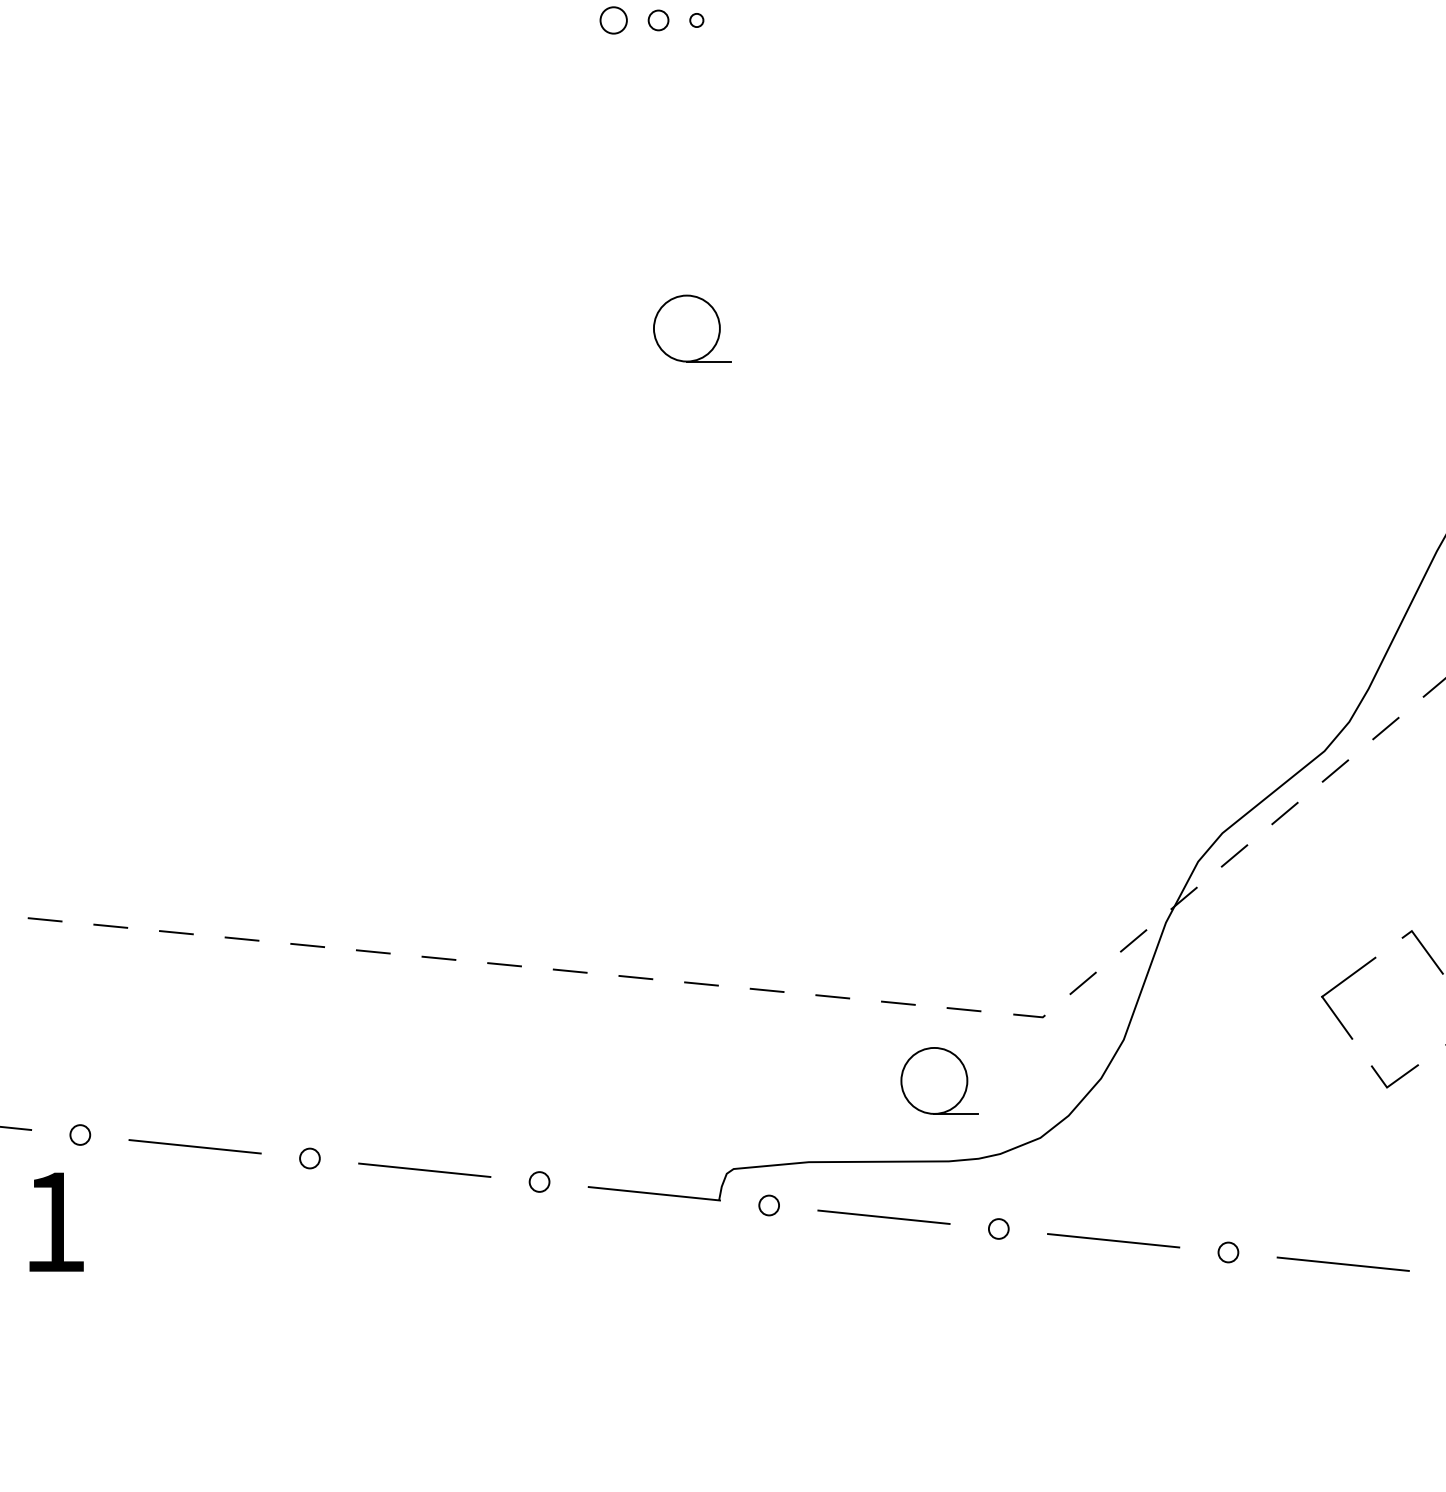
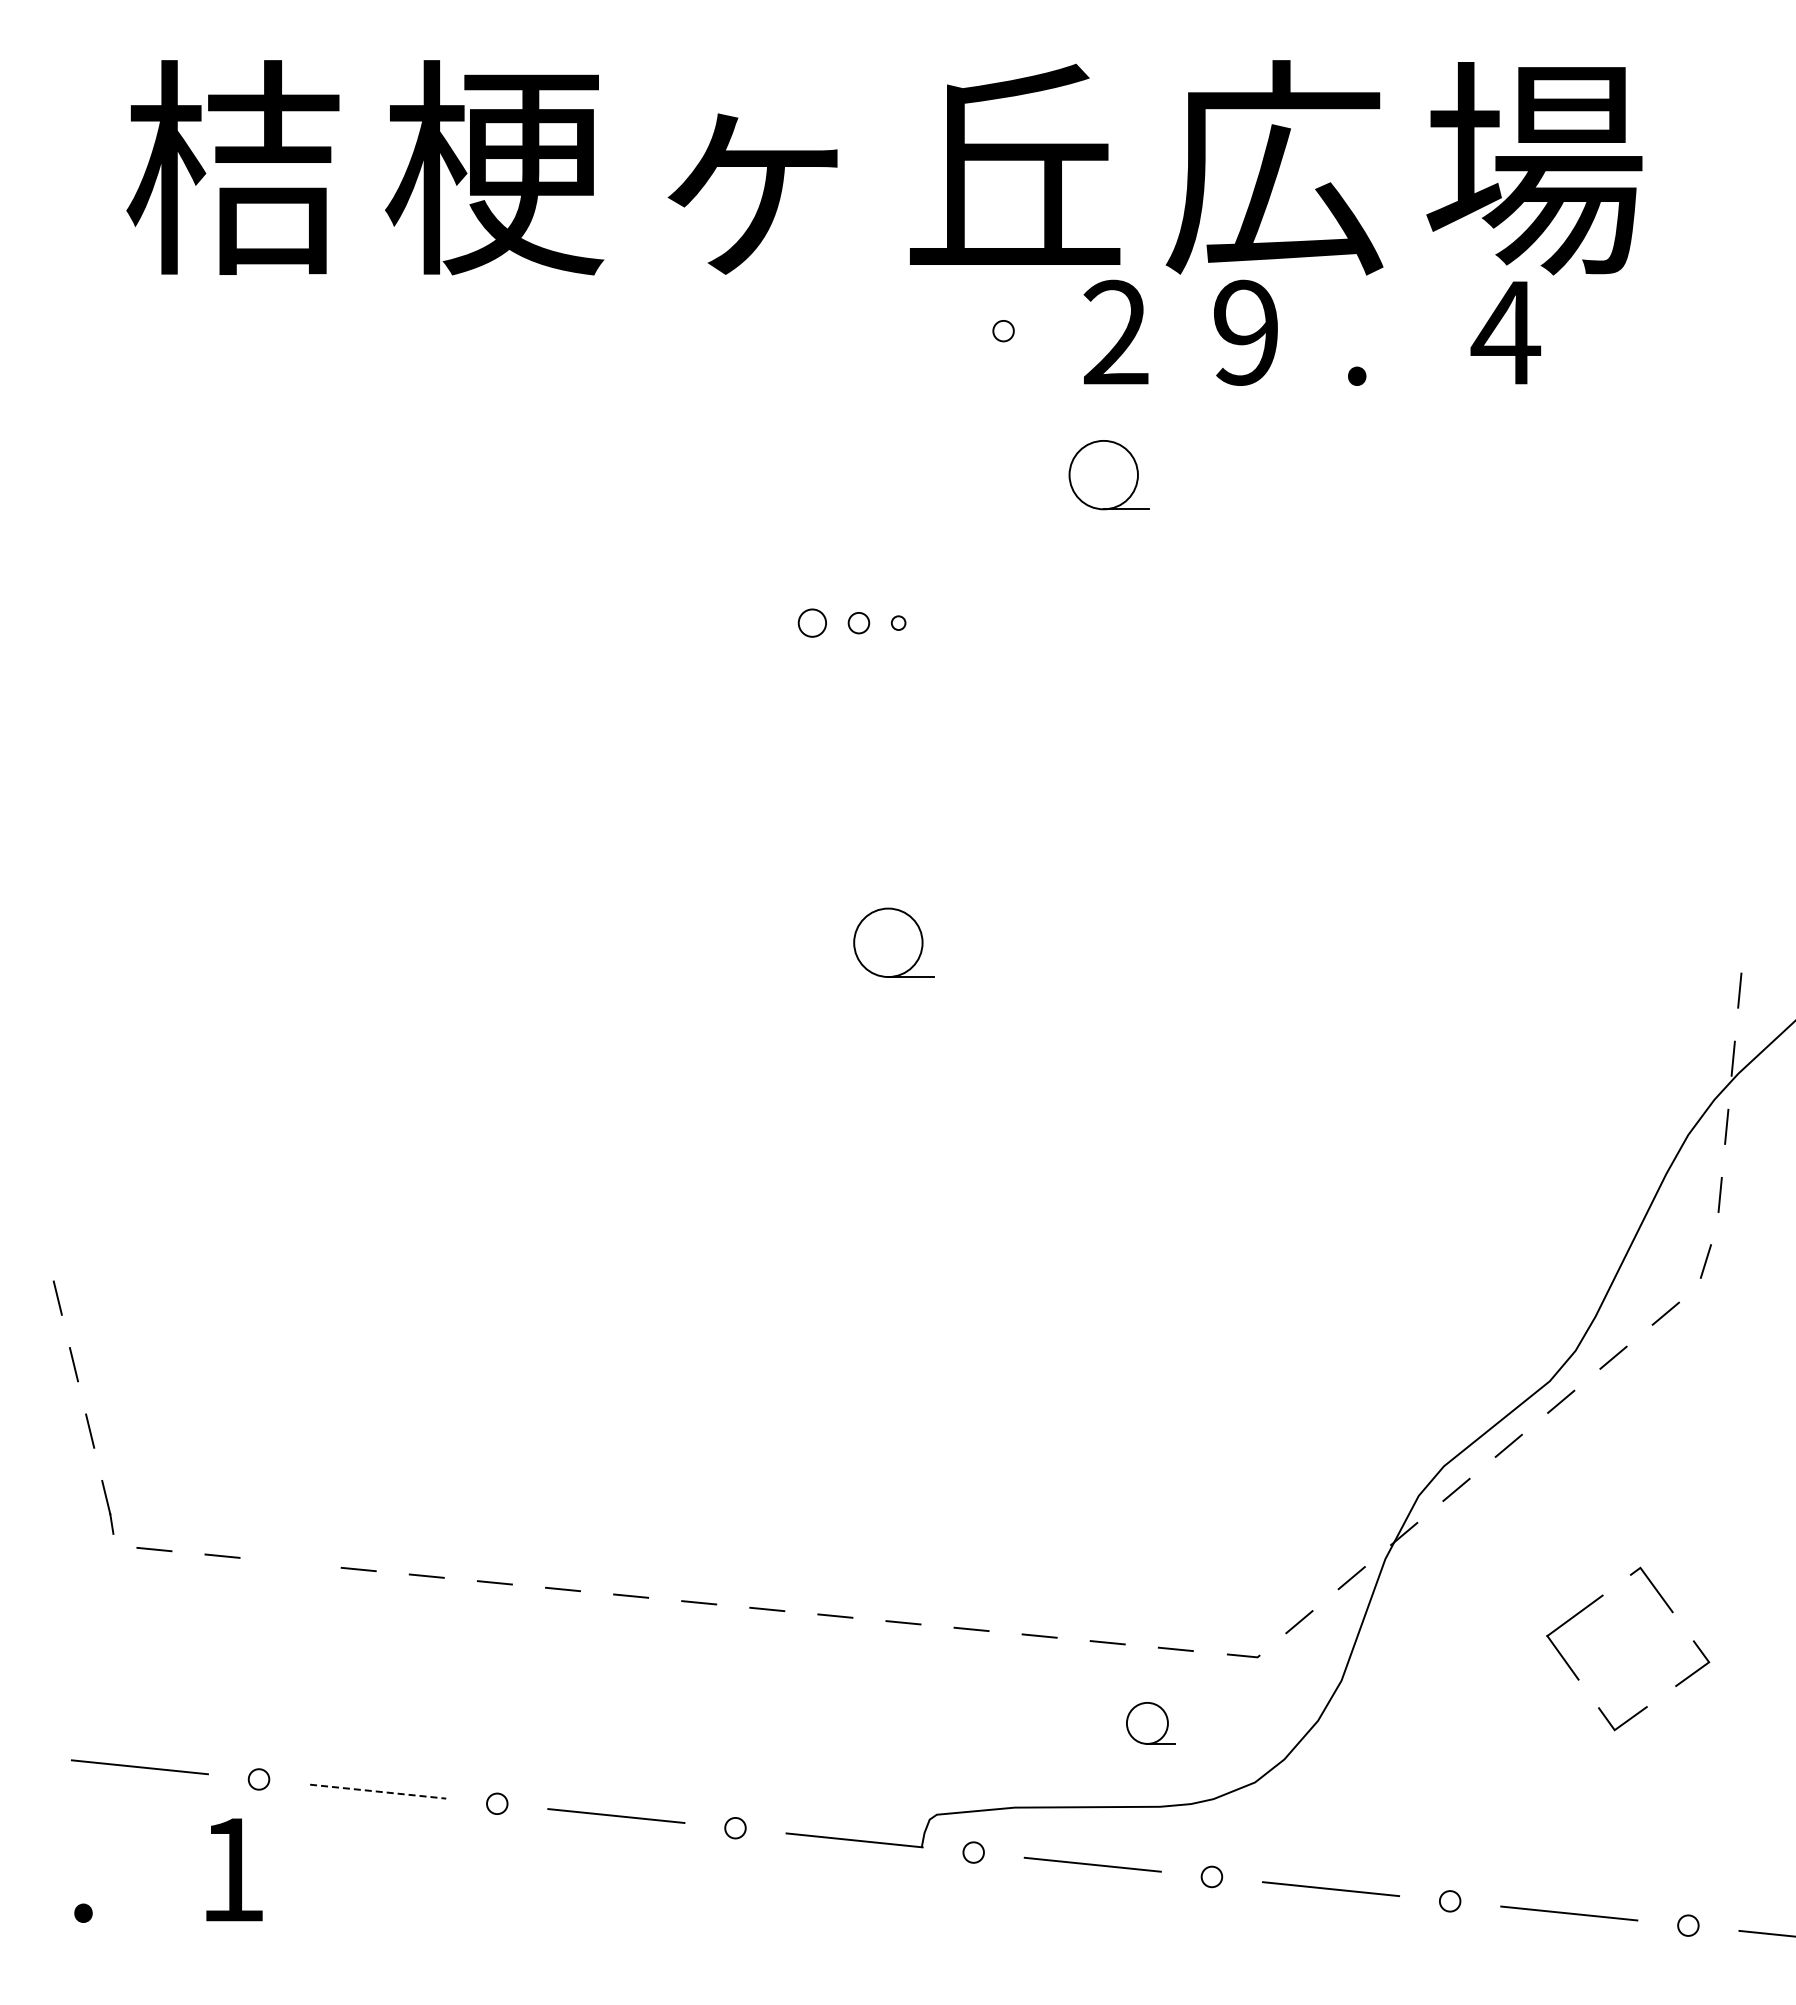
line: (110, 925) -> (290, 1562), removed
part: (939, 1081) -> (1150, 1723), size x0.6
line: (195, 1146) -> (378, 1791), solid -> dashed

